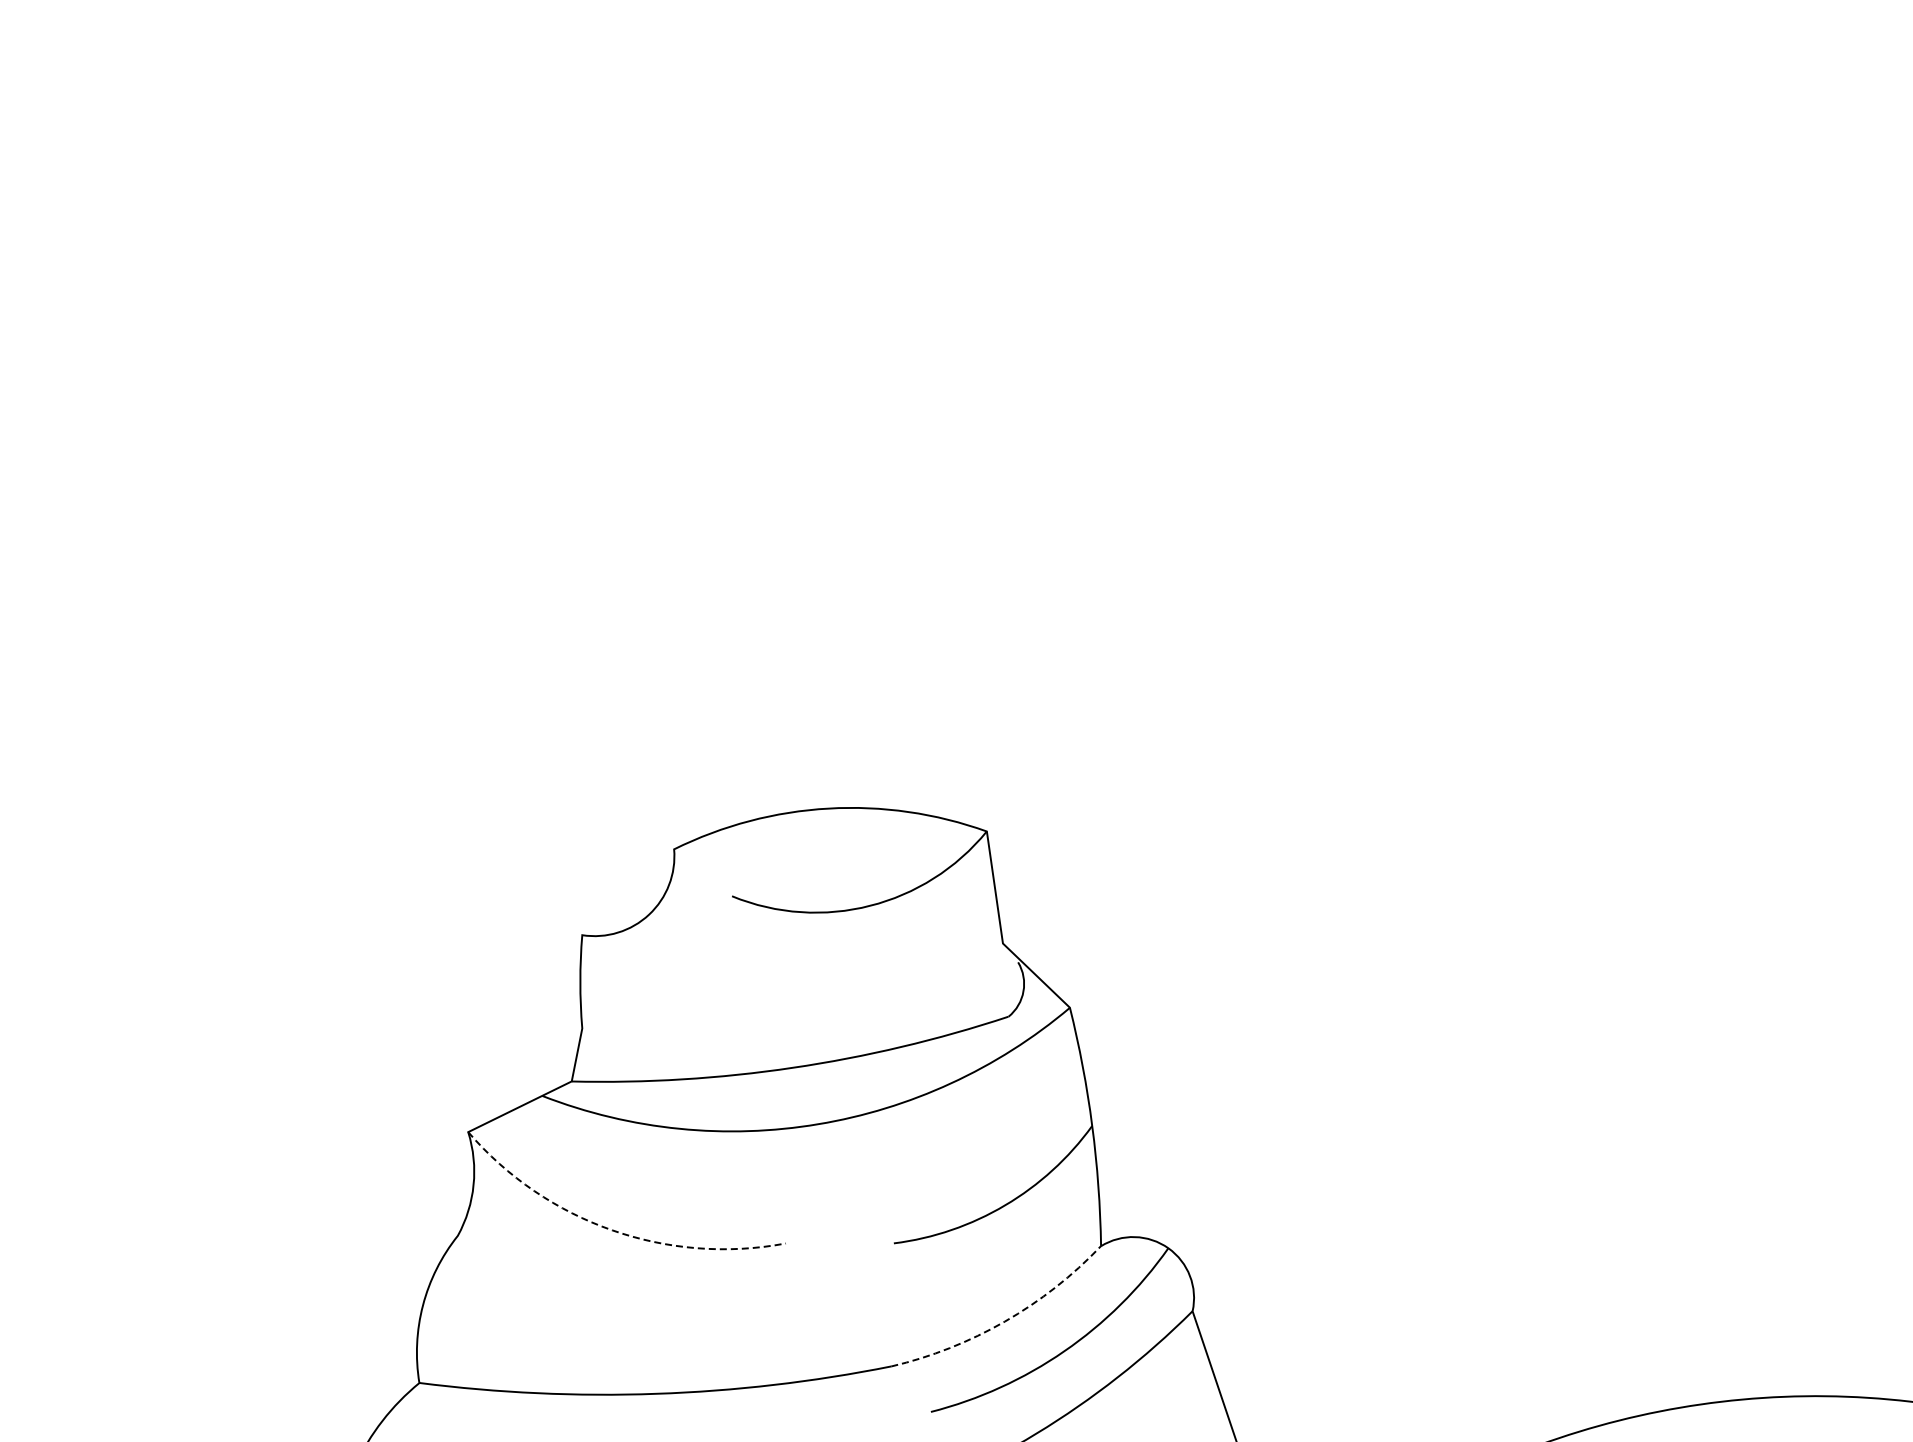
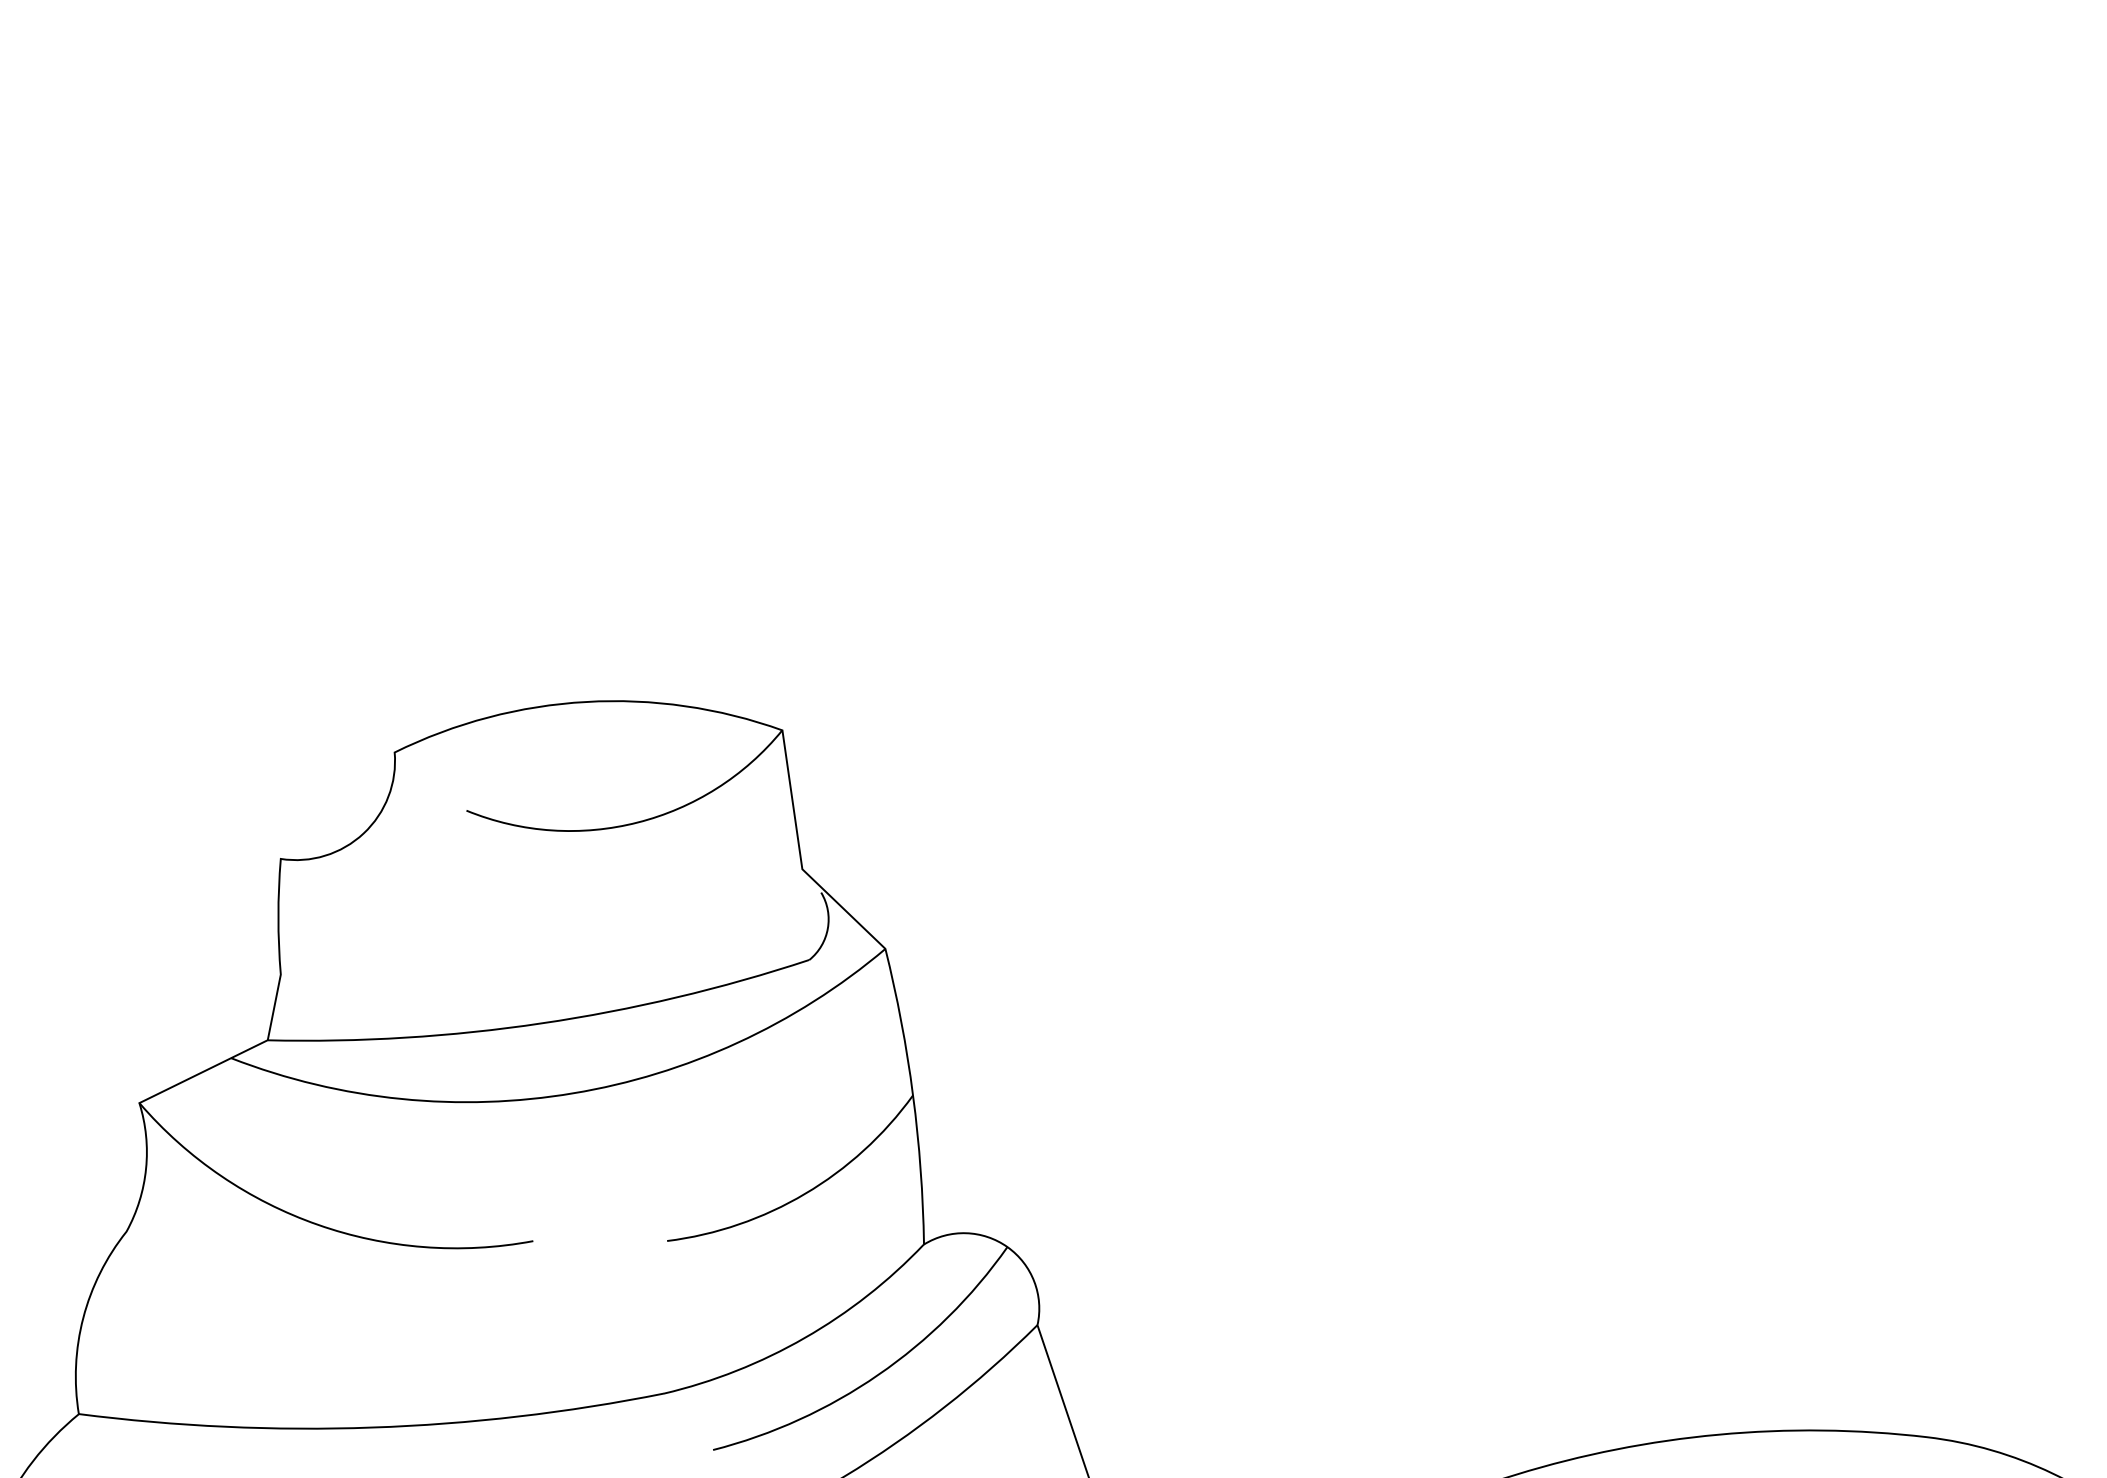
arc: (612, 1230) -> (318, 1225), dashed -> solid
arc: (1004, 1321) -> (804, 1337), dashed -> solid

